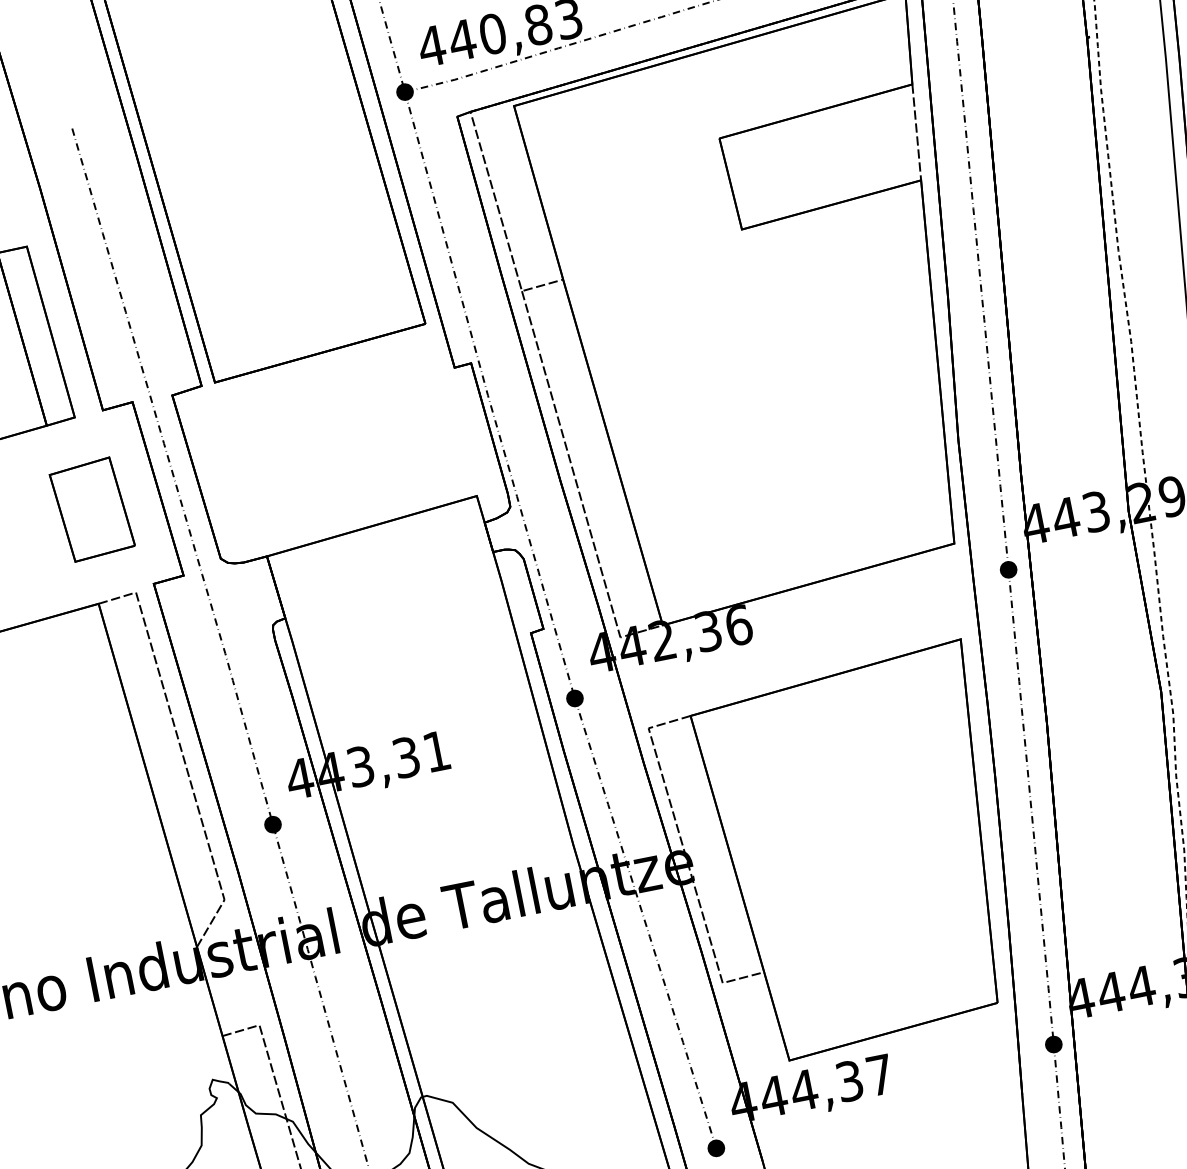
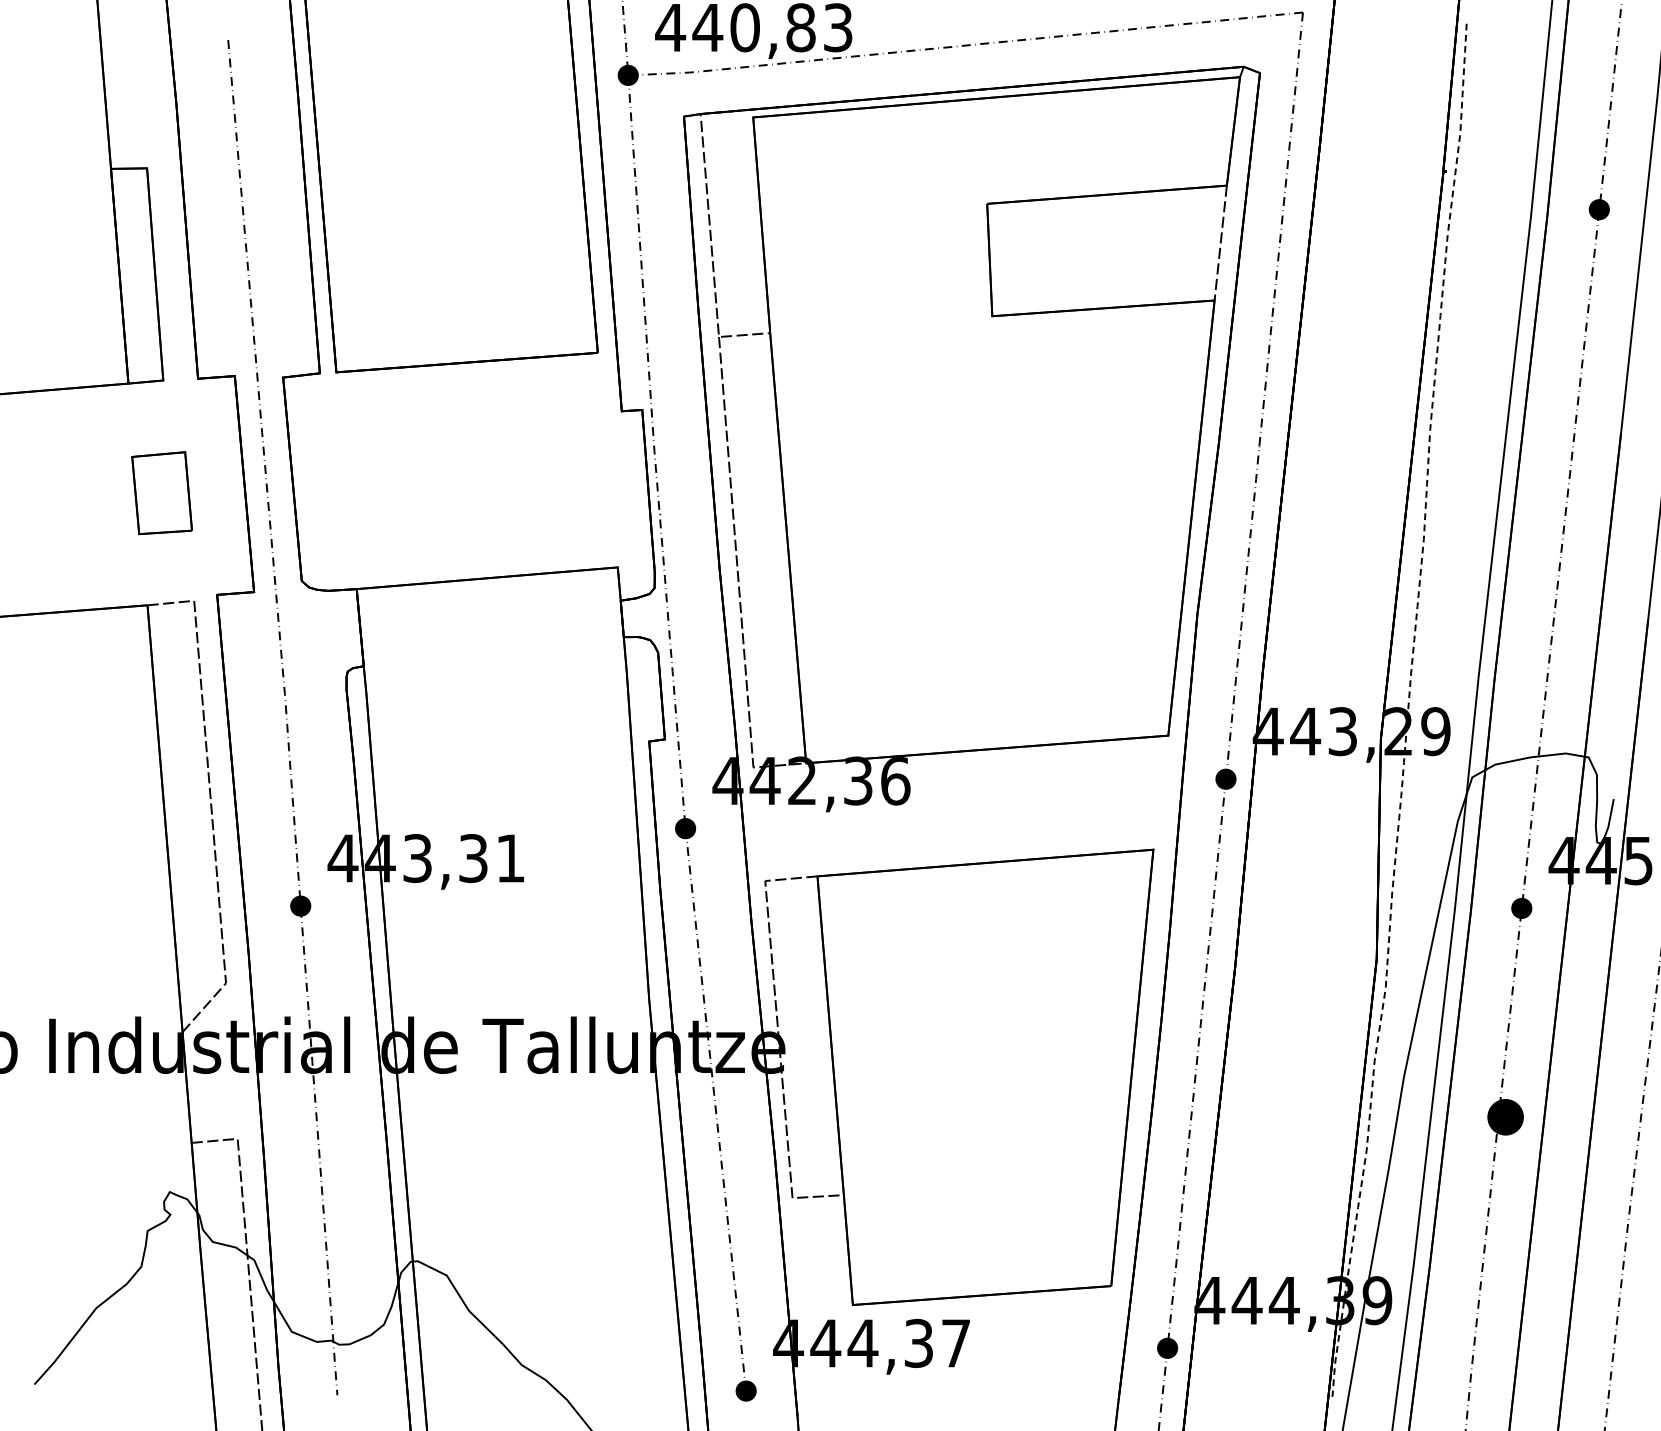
part: (91, 510) -> (161, 493), size x0.71

